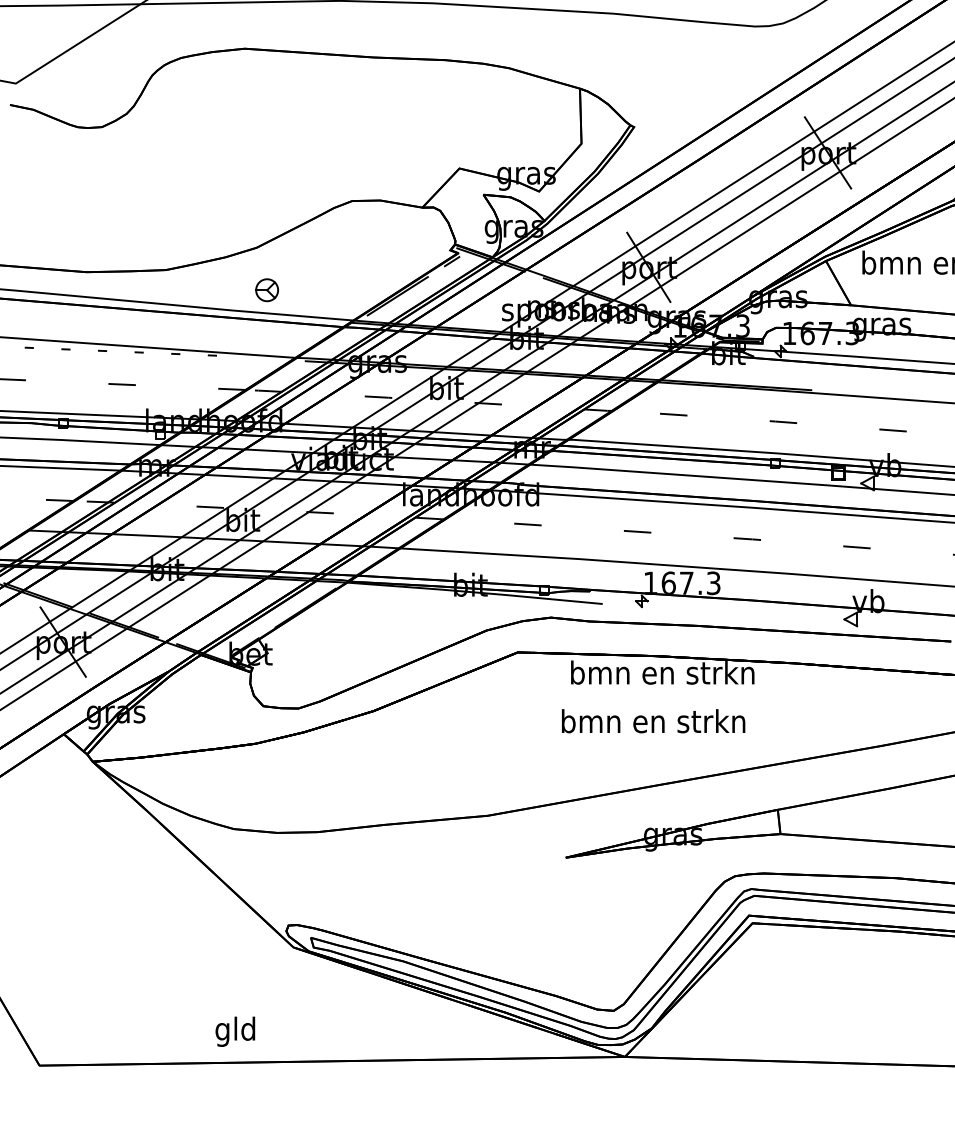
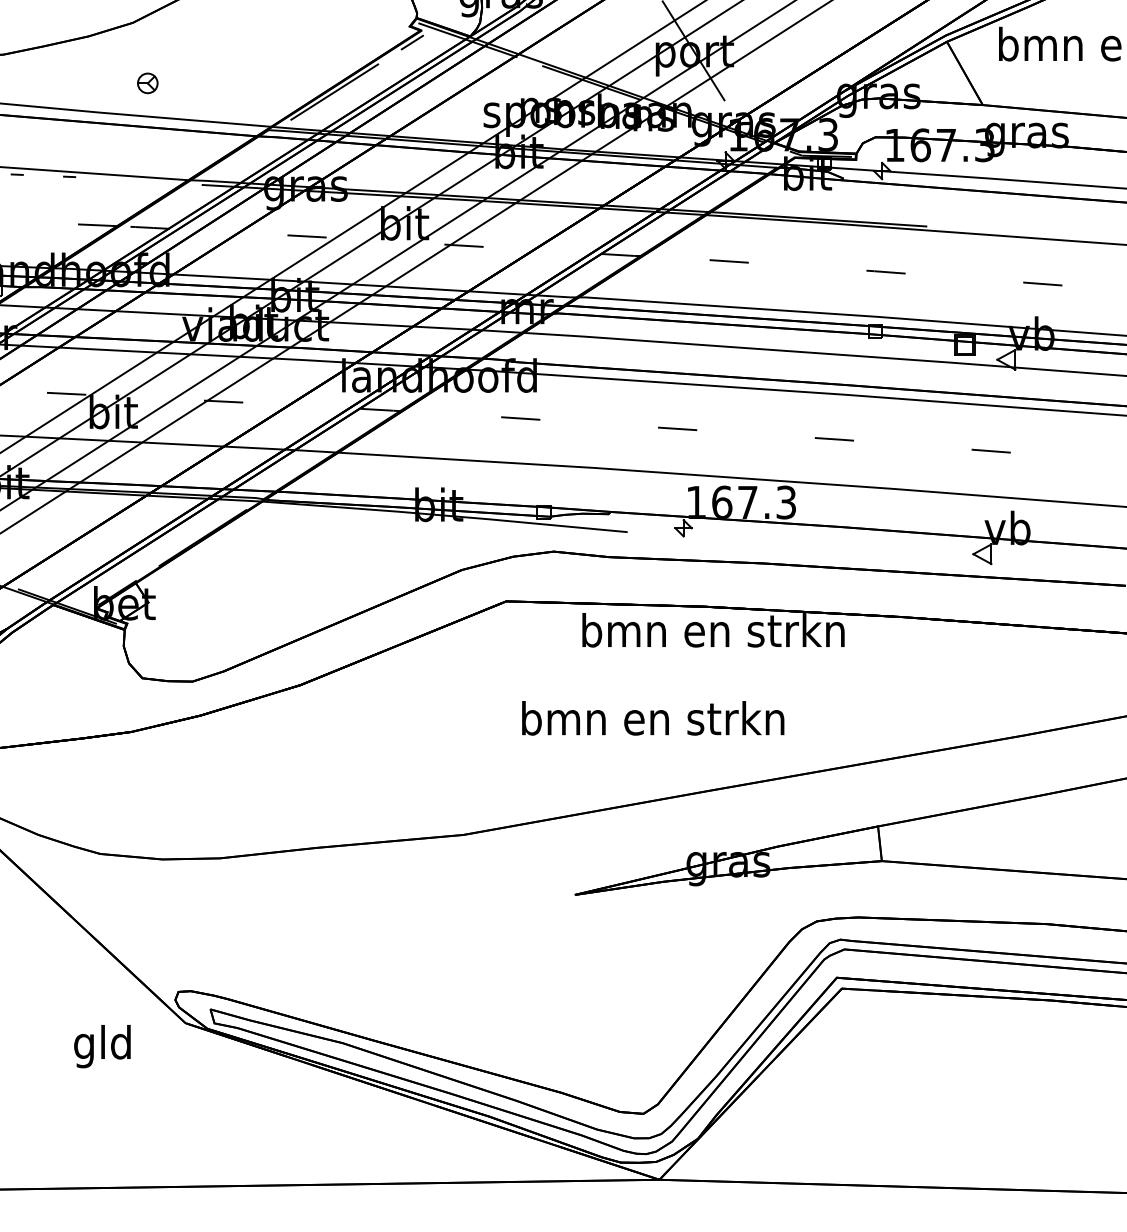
part: (266, 289) -> (146, 82), size x0.62
text: (653, 721) -> (653, 718), moved
text: (235, 1031) -> (102, 1046), moved

